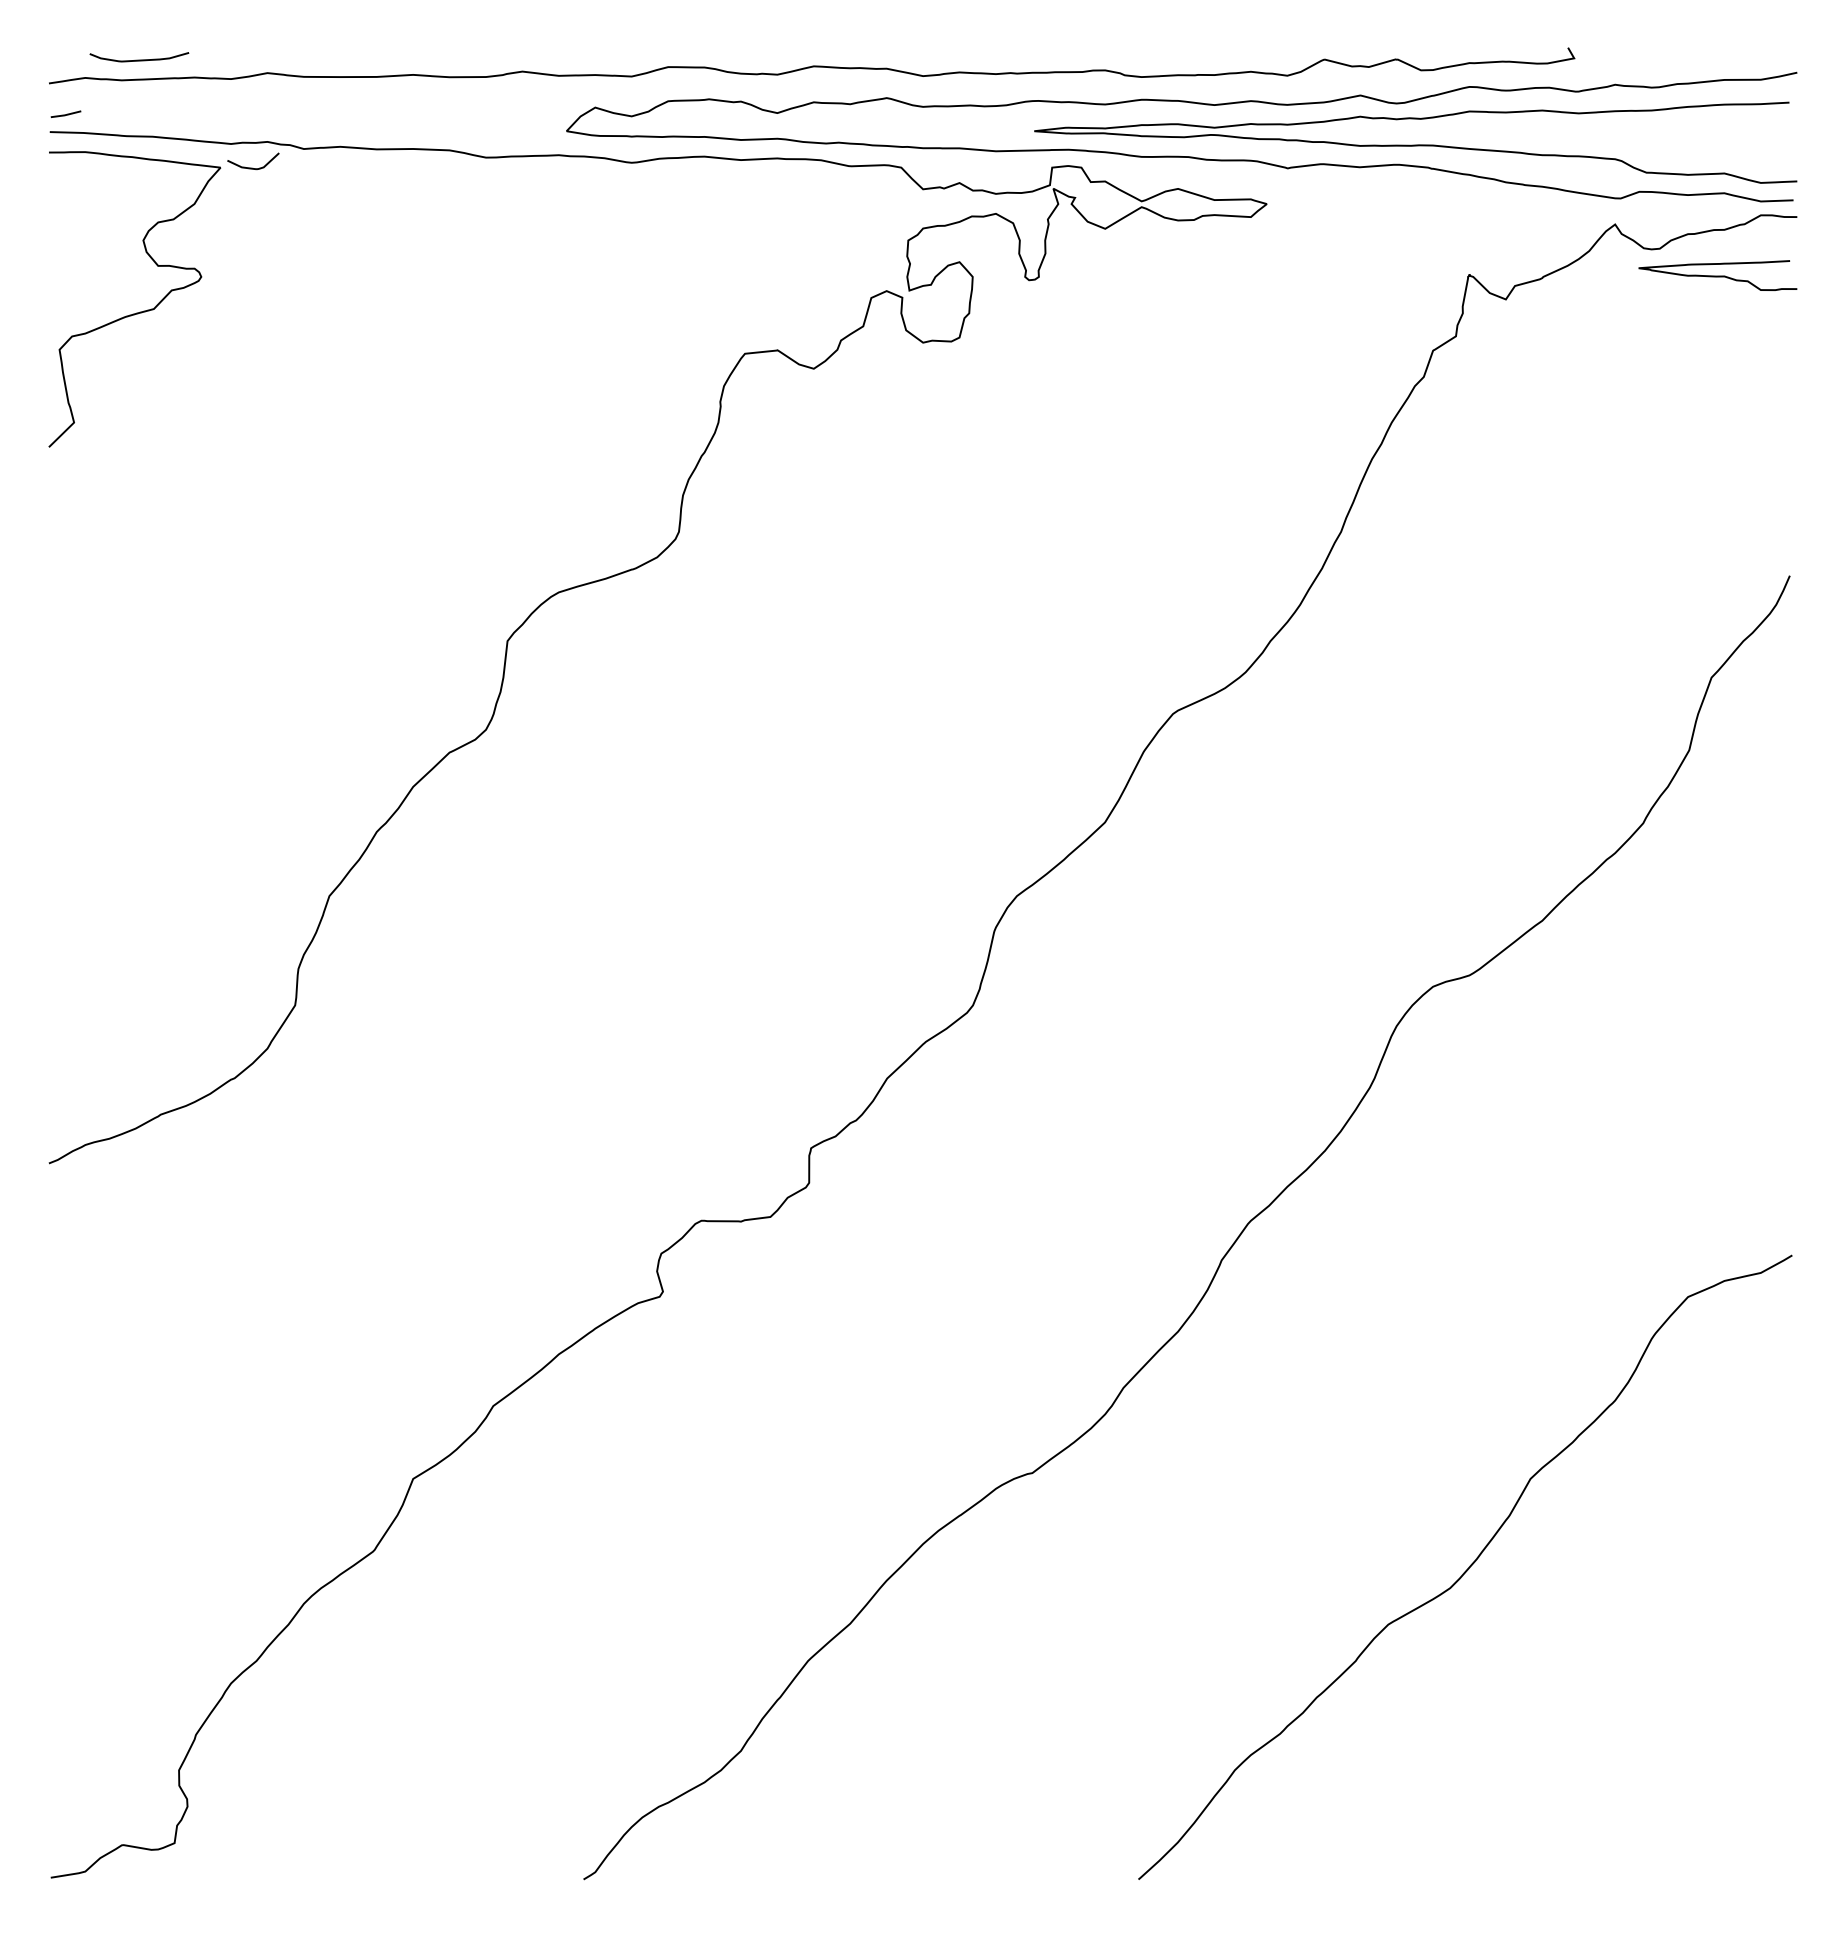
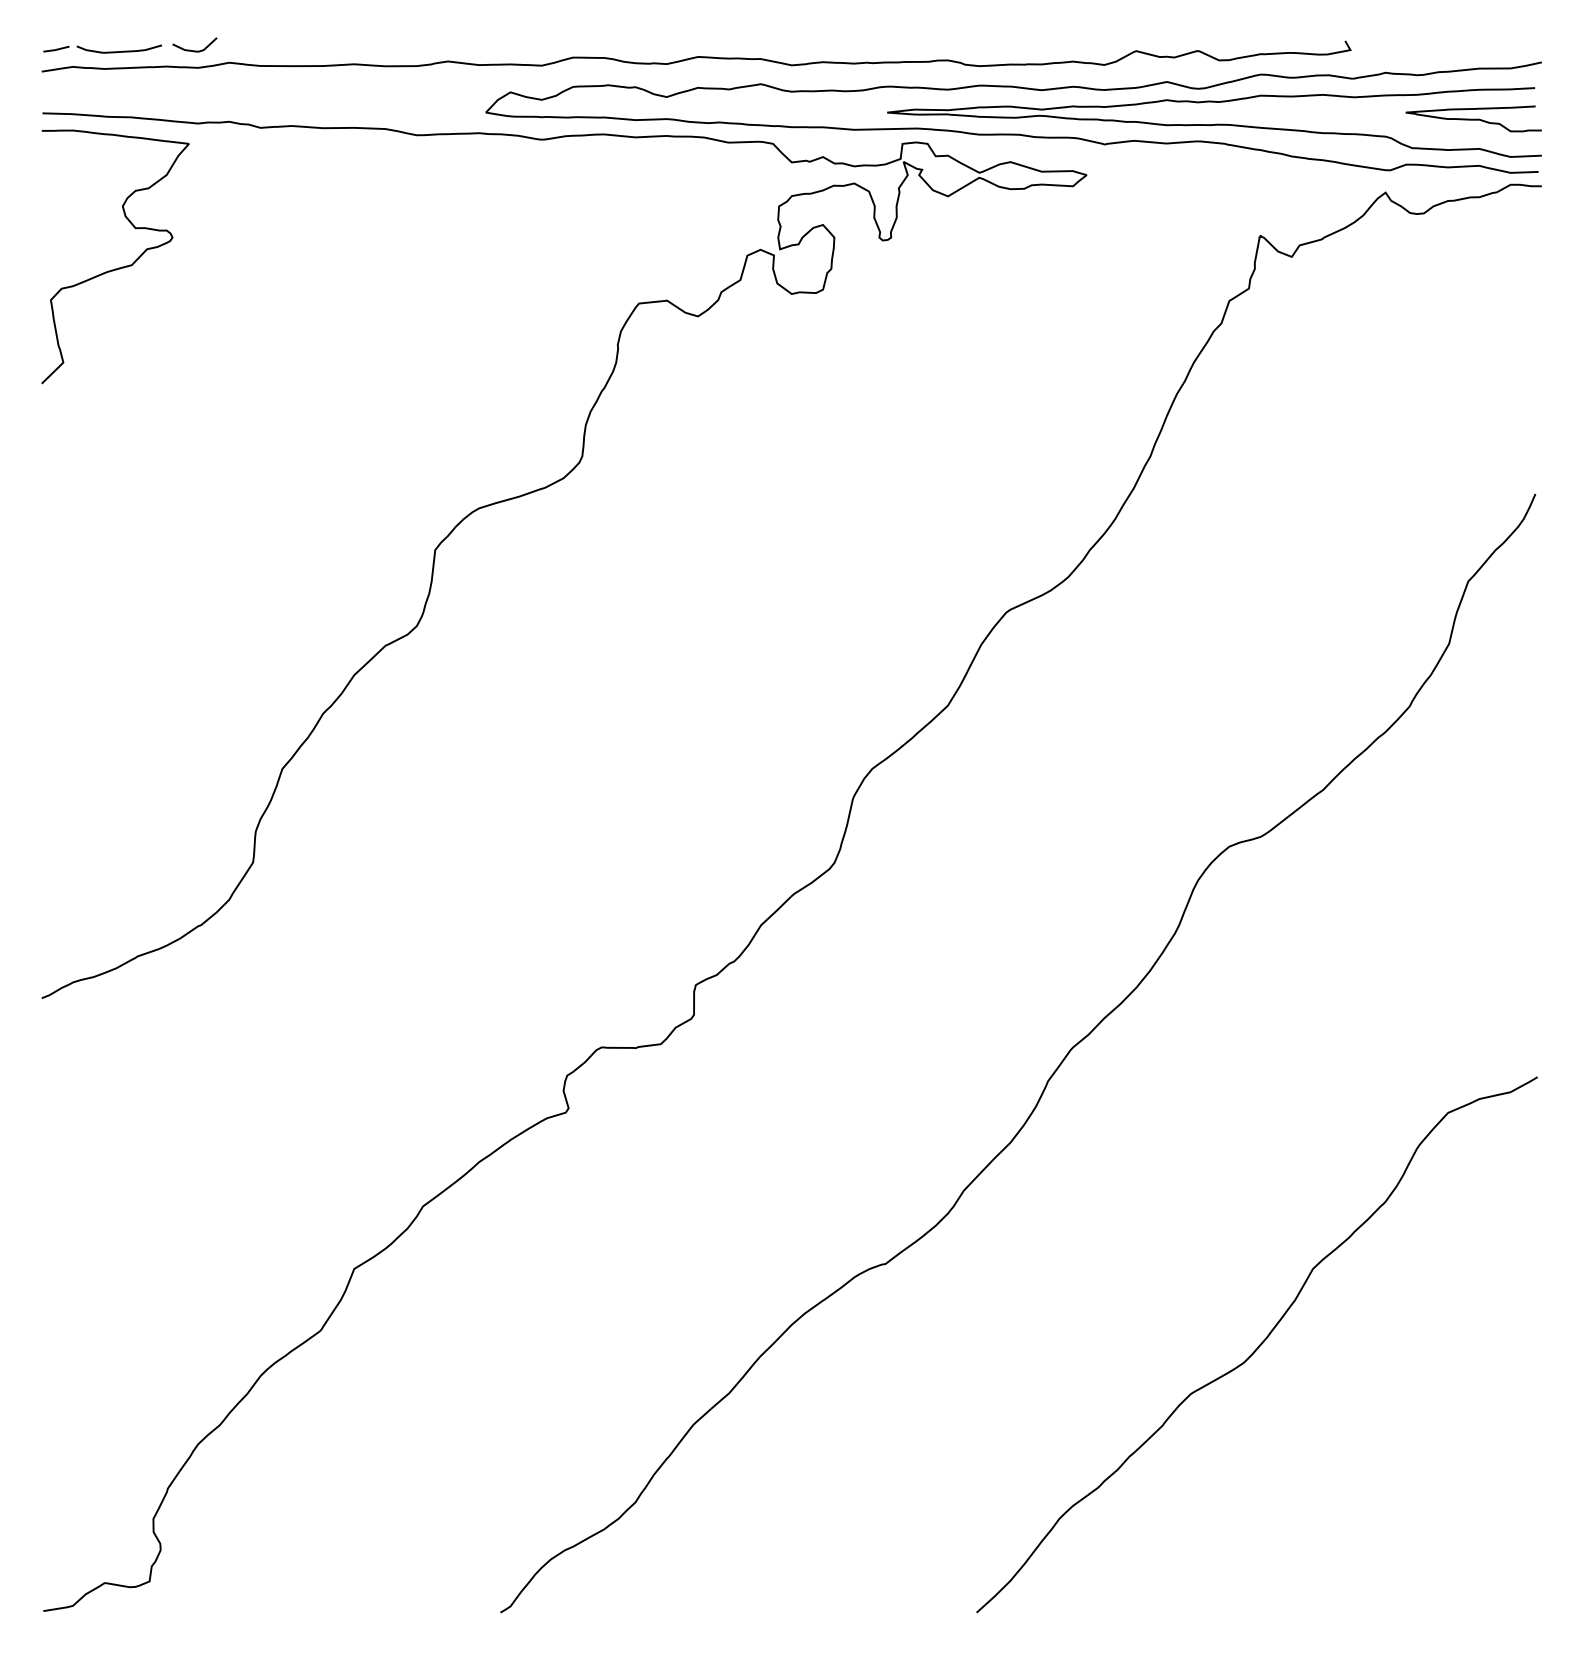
line: (65, 114) -> (55, 49), moved
curve: (252, 167) -> (194, 50), moved
curve: (1717, 275) -> (1473, 118), moved

